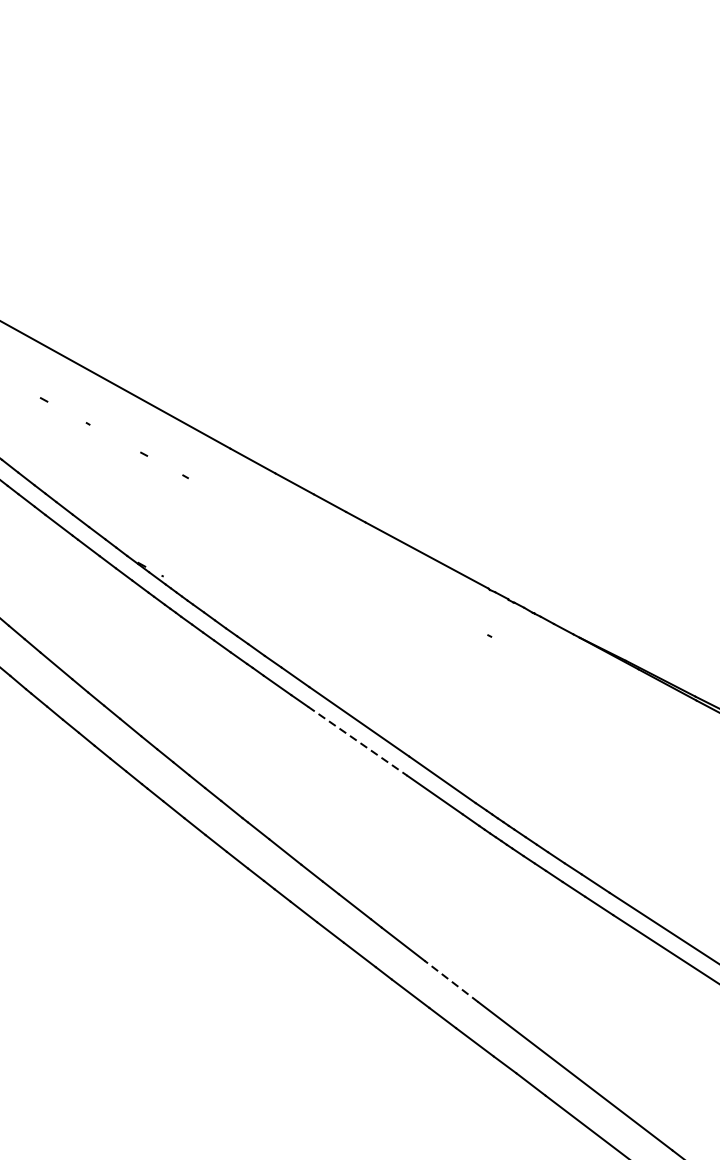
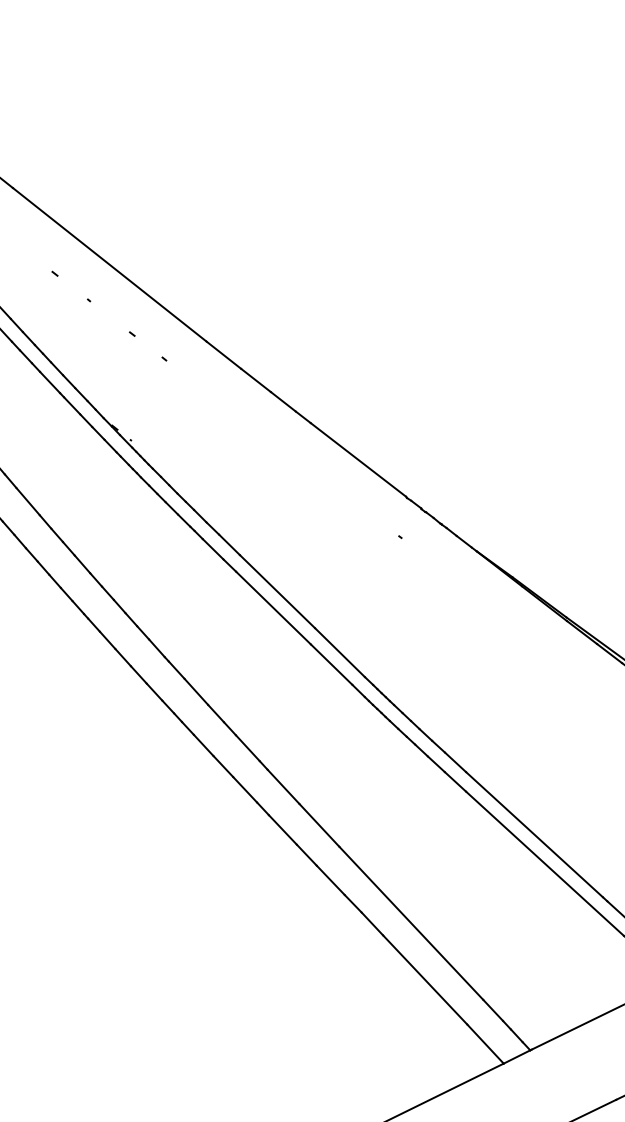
line: (357, 741) -> (273, 608), dashed -> solid
line: (451, 981) -> (319, 825), dashed -> solid

